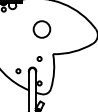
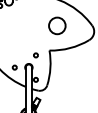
circle: (42, 29) -> (57, 25), moved

